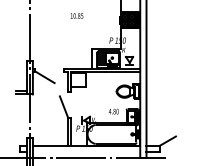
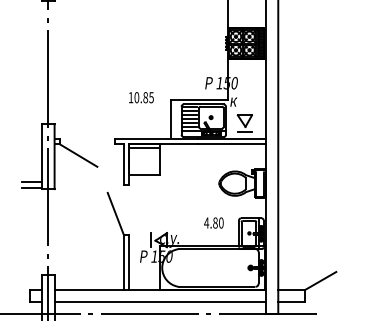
text: (76, 15) -> (140, 96), moved
line: (86, 151) -> (160, 301), added

